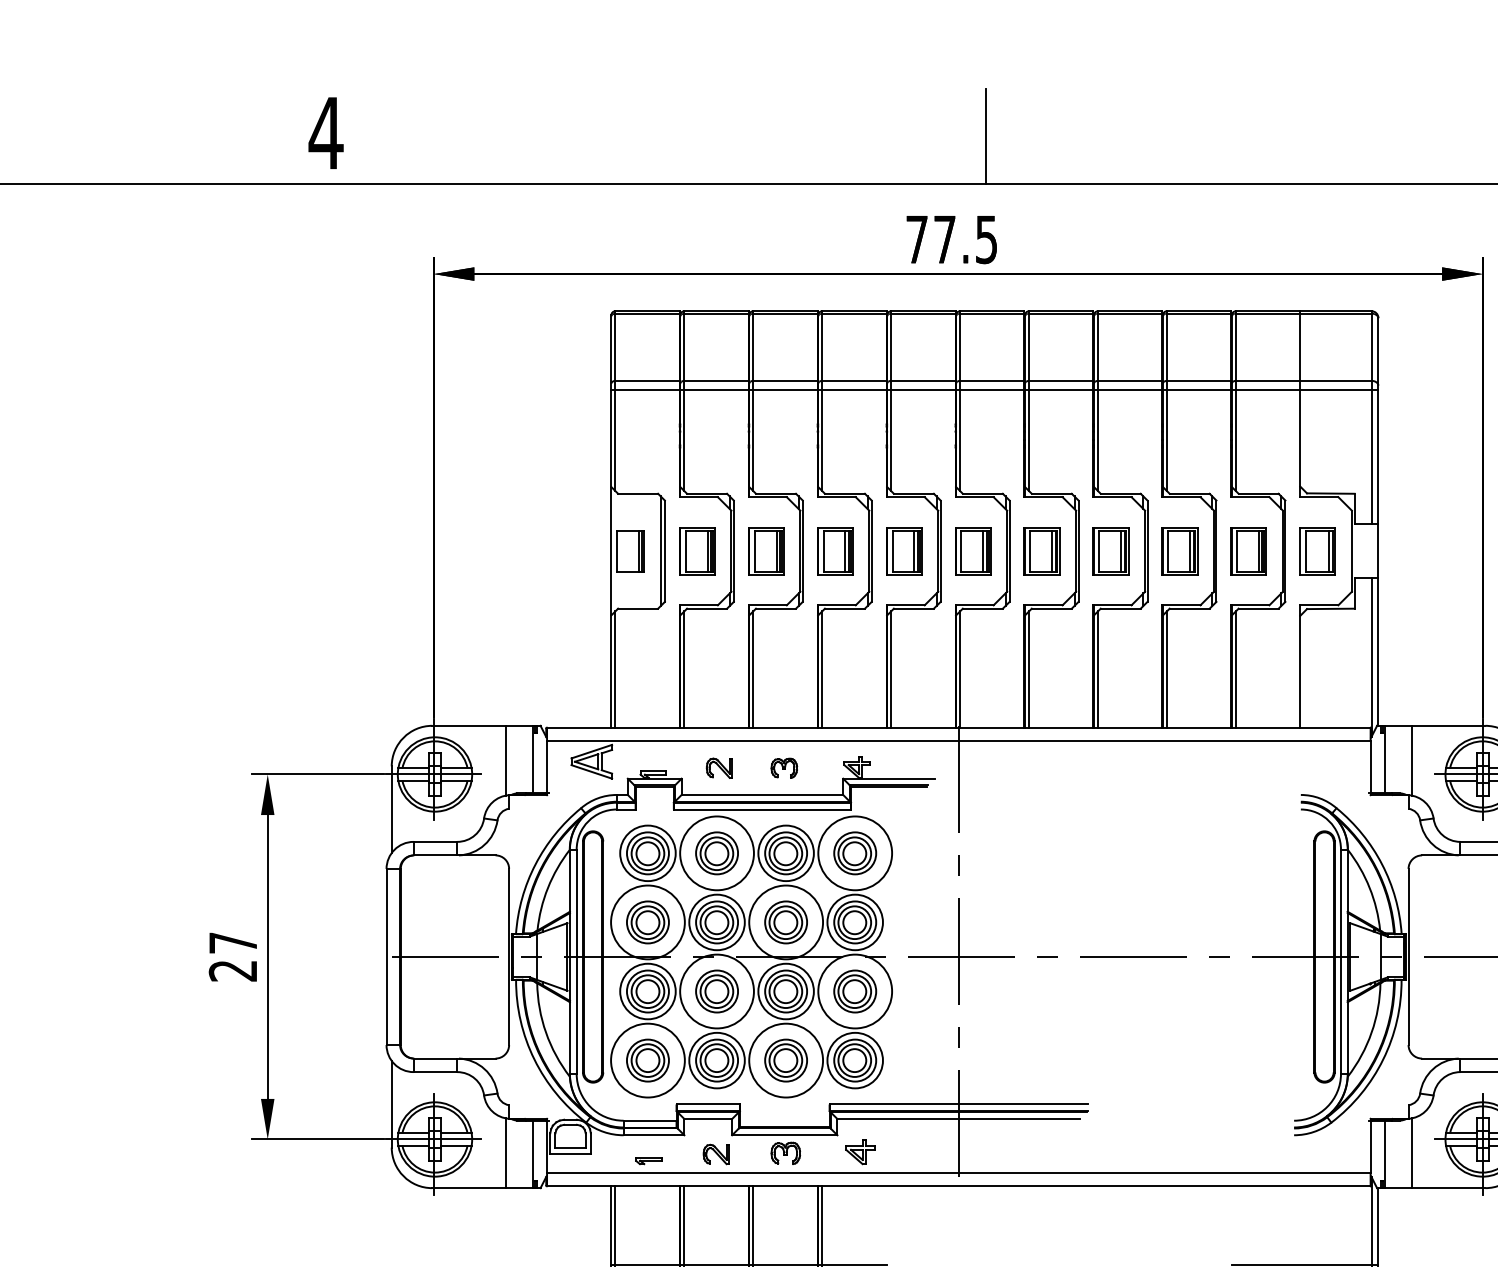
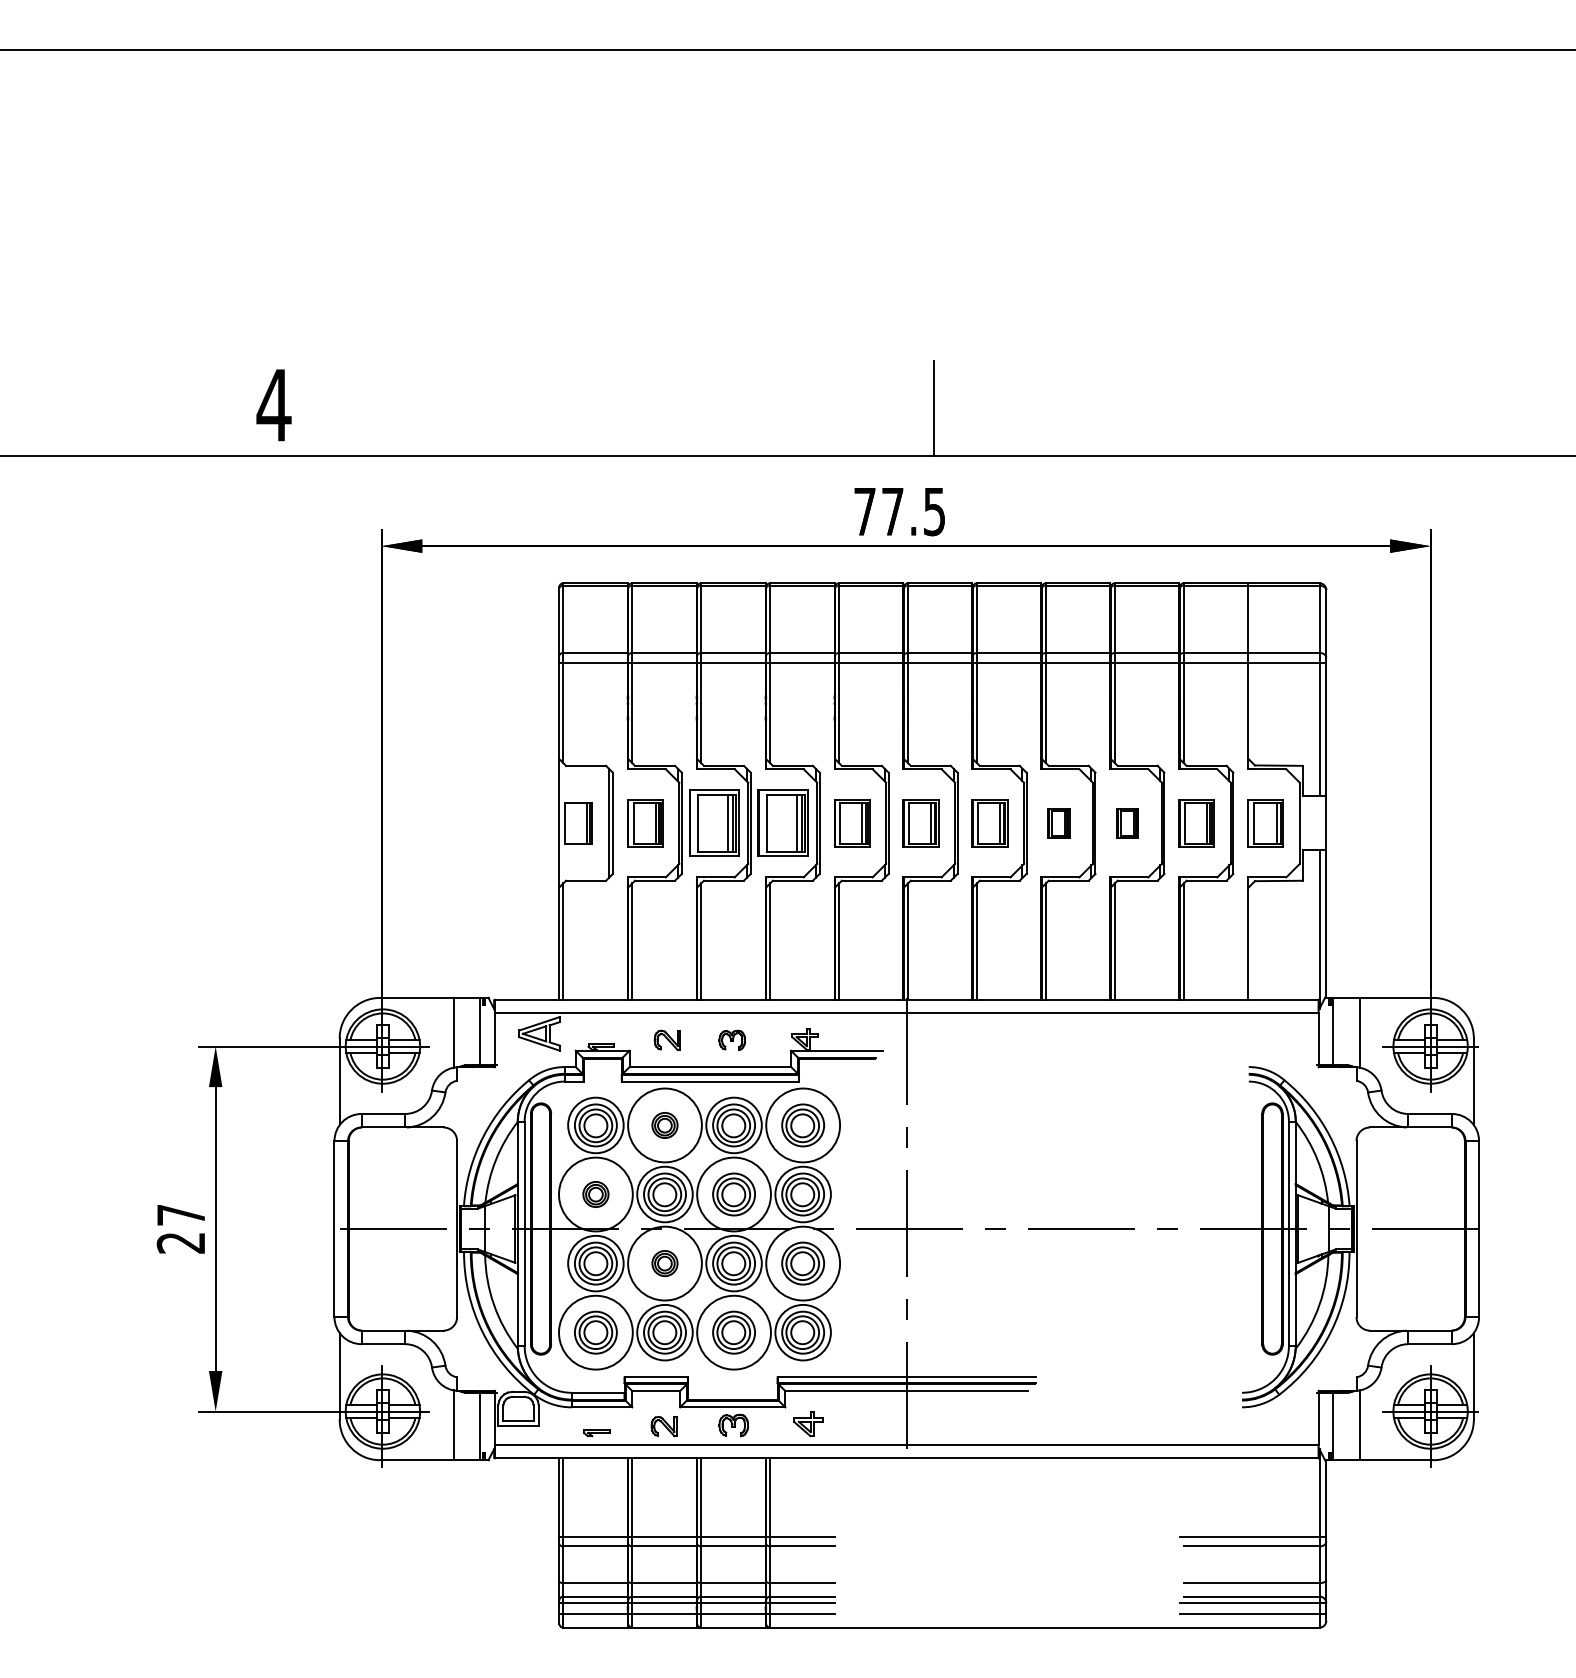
part: (766, 551) -> (714, 823), size x1.4
part: (835, 551) -> (783, 823), size x1.4
part: (1110, 551) -> (1058, 823), size x0.6
part: (1179, 551) -> (1127, 823), size x0.6
part: (716, 853) -> (664, 1125), size x0.6
part: (647, 922) -> (595, 1194), size x0.6
part: (716, 991) -> (664, 1263), size x0.6

